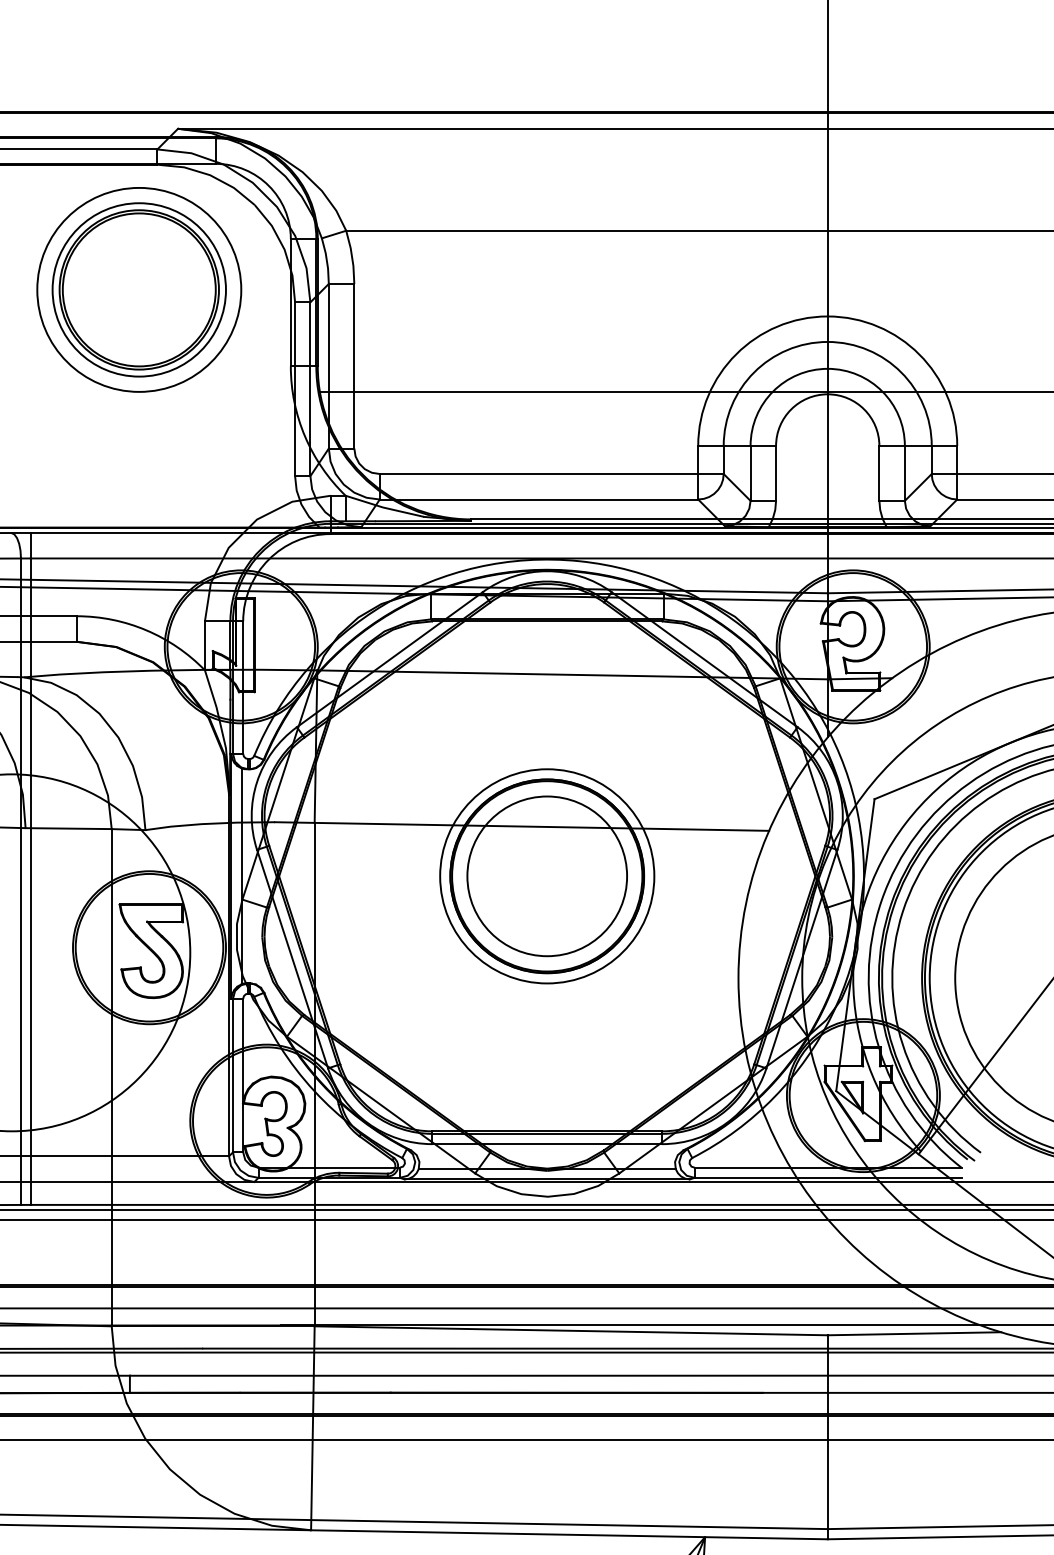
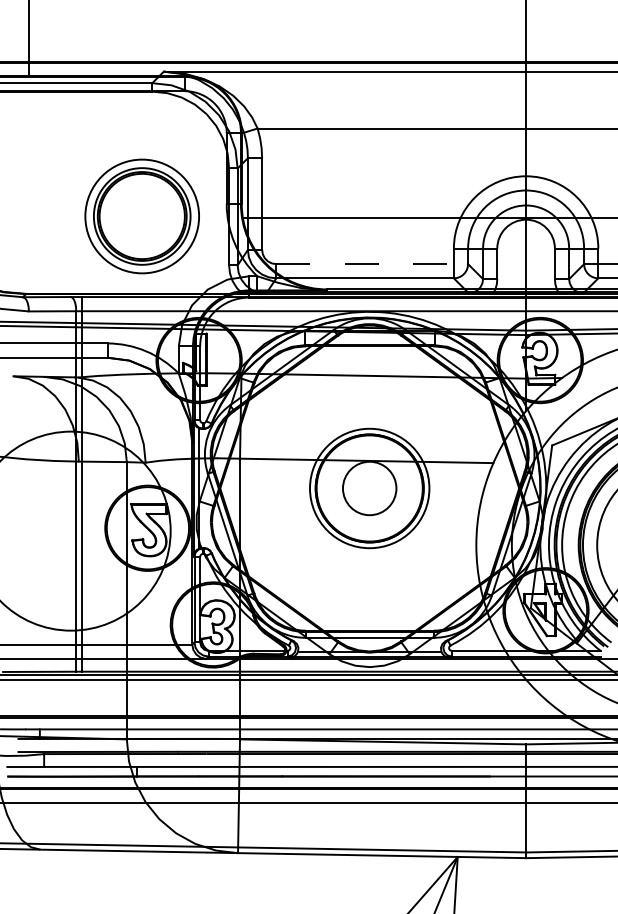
part: (137, 289) -> (141, 216), moved
line: (552, 474) -> (372, 264), solid -> dashed
circle: (546, 876) -> (369, 488), size x0.6

